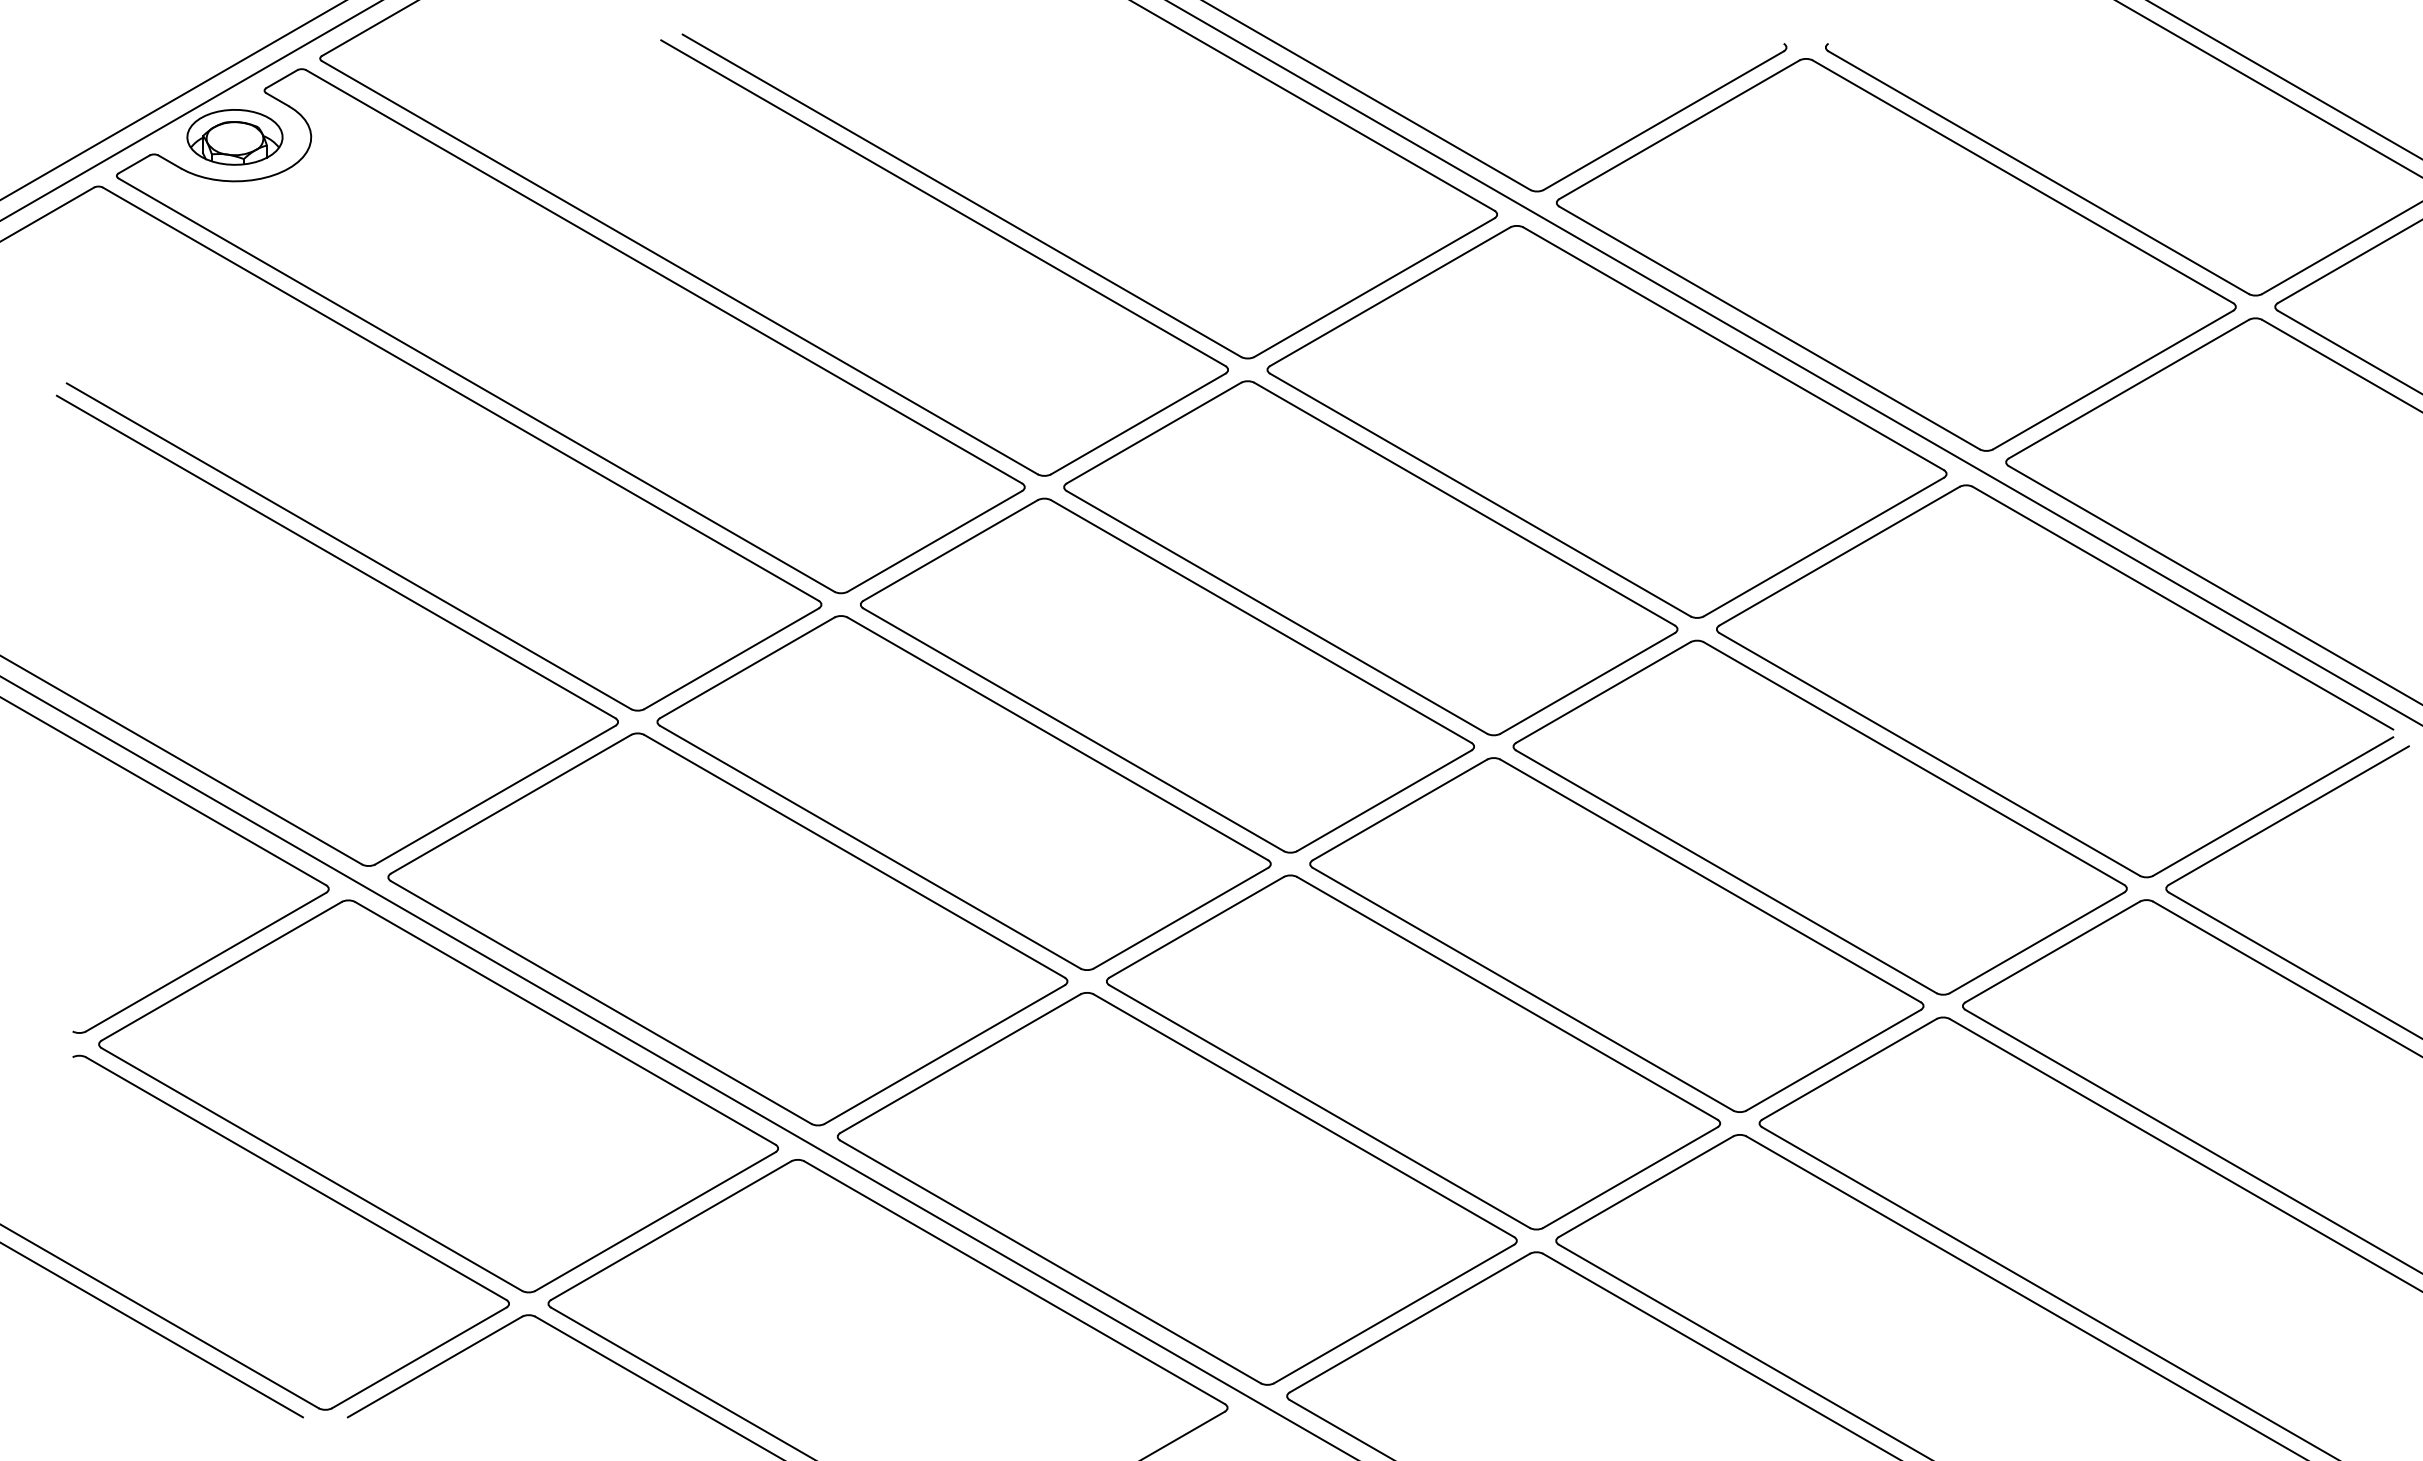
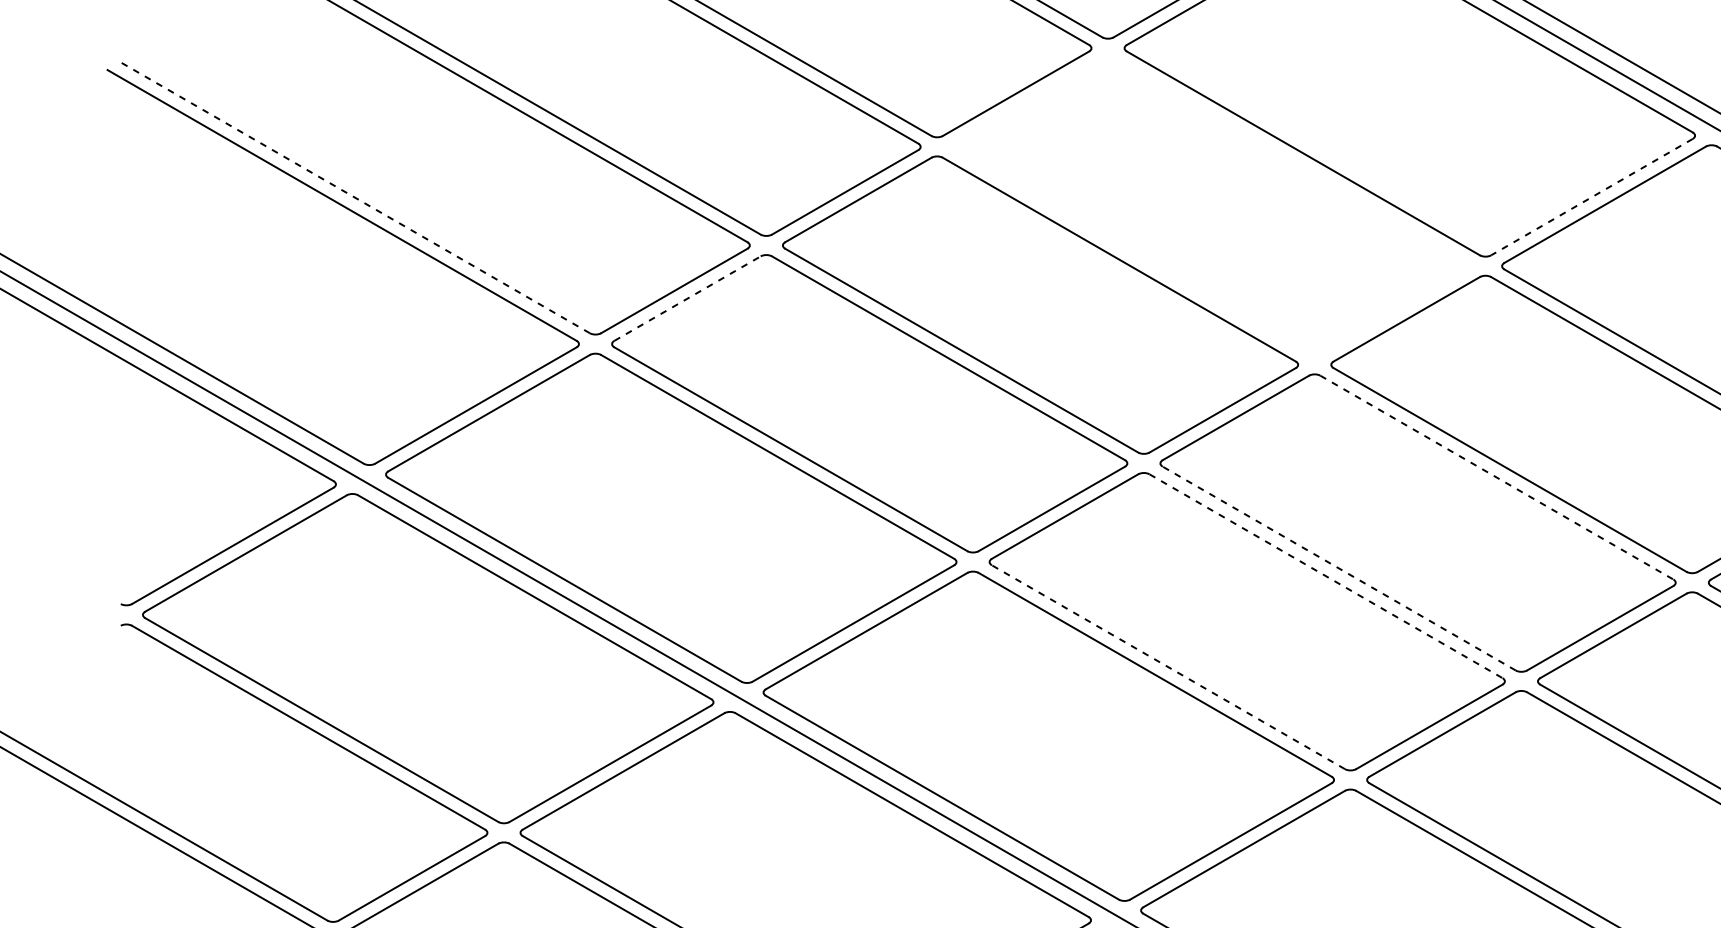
line: (348, 546) -> (352, 196), solid -> dashed
line: (1823, 547) -> (1591, 197), solid -> dashed
part: (1370, 558) -> (1211, 206), removed
line: (747, 667) -> (687, 298), solid -> dashed
line: (1710, 880) -> (1496, 477), solid -> dashed
line: (1523, 989) -> (1339, 568), solid -> dashed
line: (1507, 998) -> (1326, 576), solid -> dashed
line: (1319, 1106) -> (1168, 667), solid -> dashed

